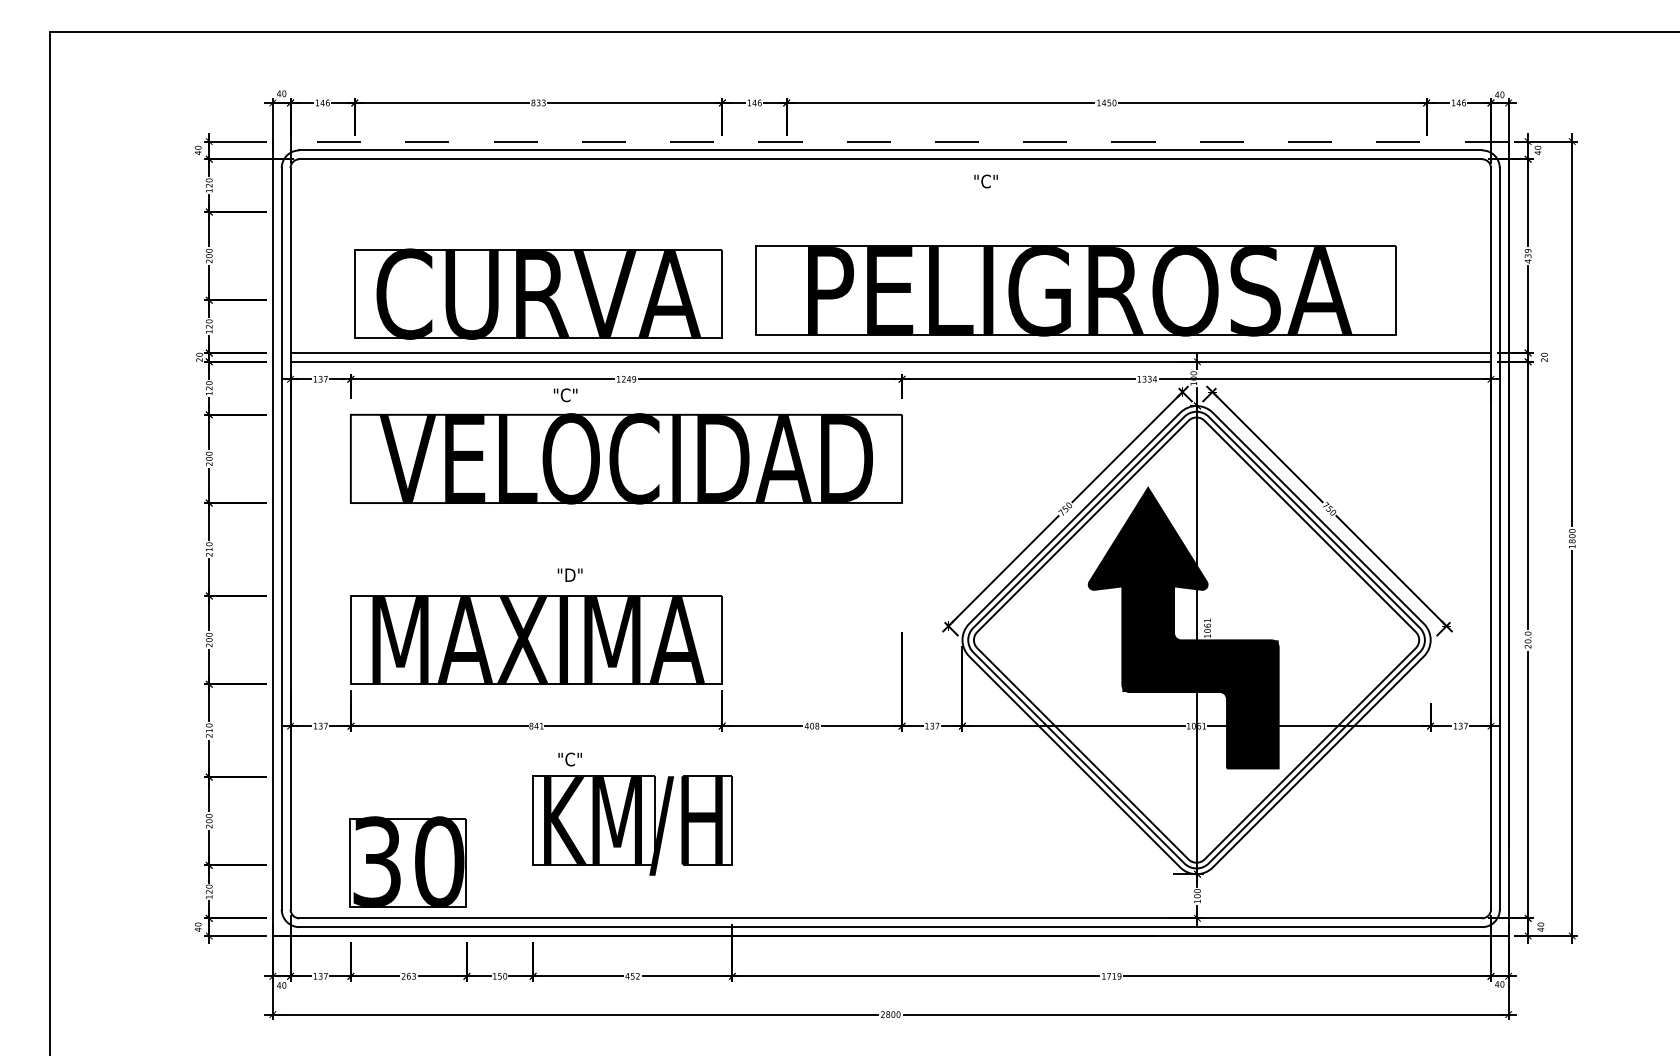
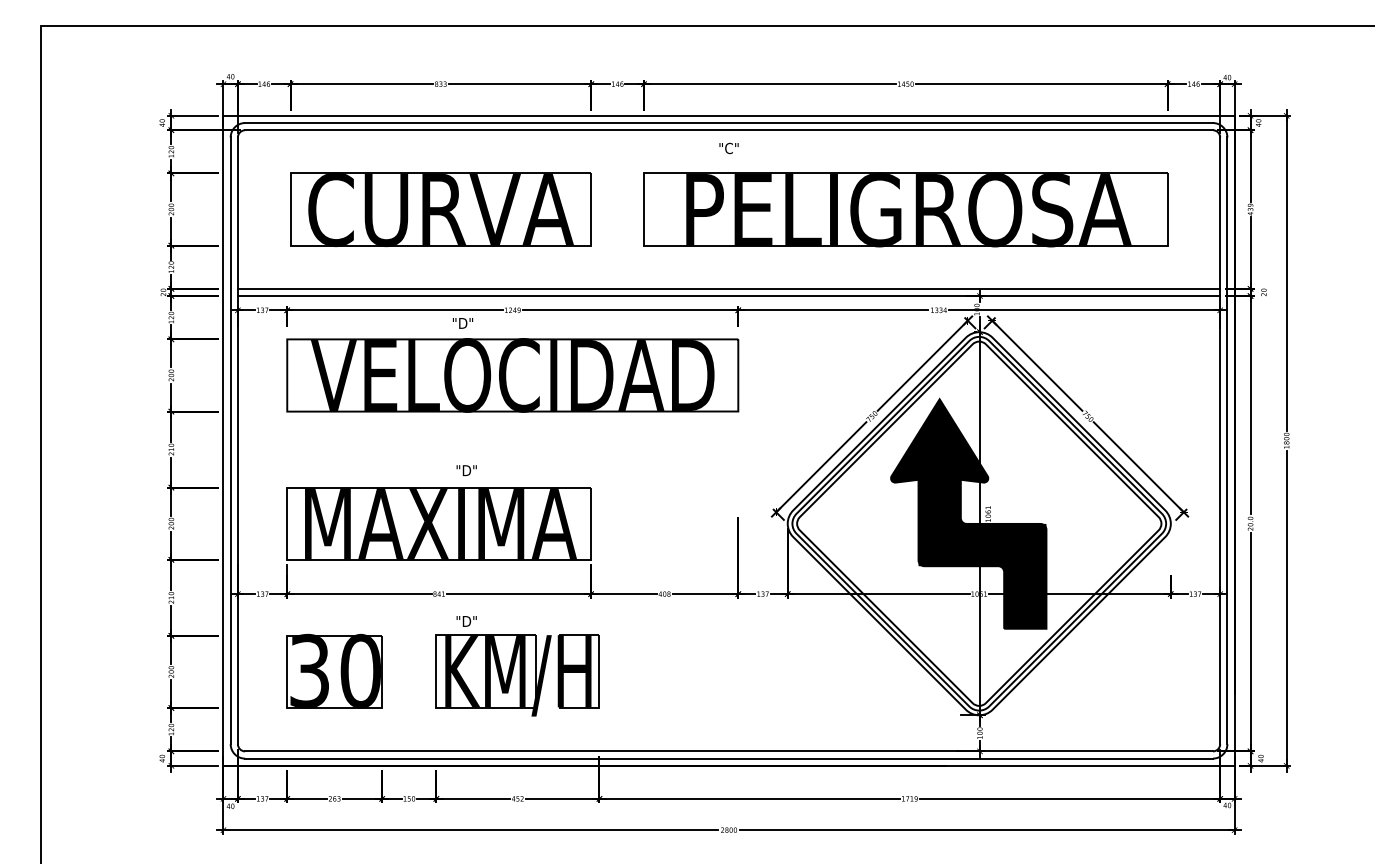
line: (891, 141) -> (729, 115), dashed -> solid
text: (985, 181) -> (728, 148), moved
part: (1075, 290) -> (905, 209), moved
part: (538, 293) -> (440, 209), moved
text: (565, 394) -> (462, 322), "C" -> "D"
text: (569, 759) -> (466, 621), "C" -> "D"
part: (407, 861) -> (334, 670), moved

